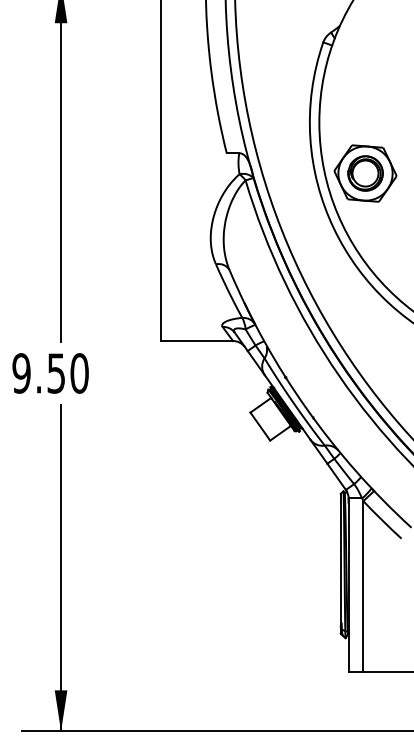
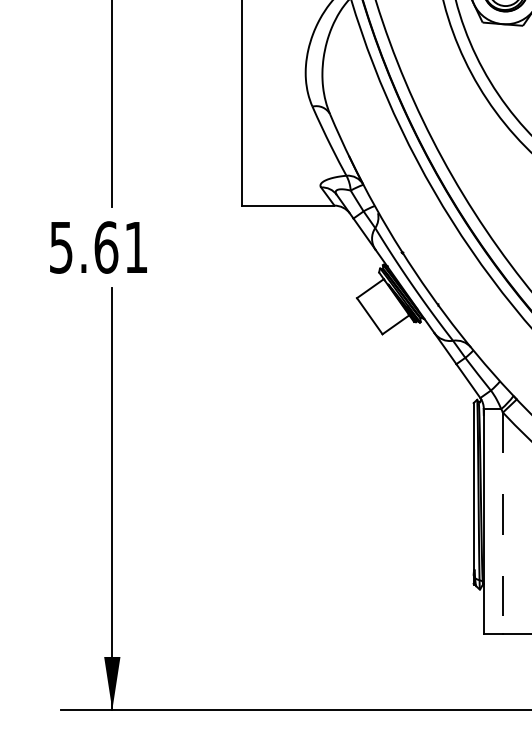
text: (50, 373) -> (98, 247), 9.50 -> 5.61
line: (363, 586) -> (503, 522), solid -> dashed

